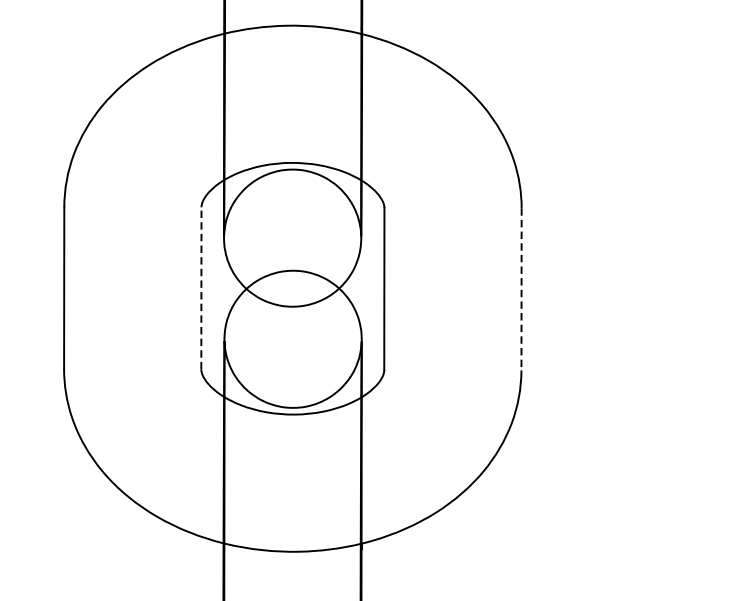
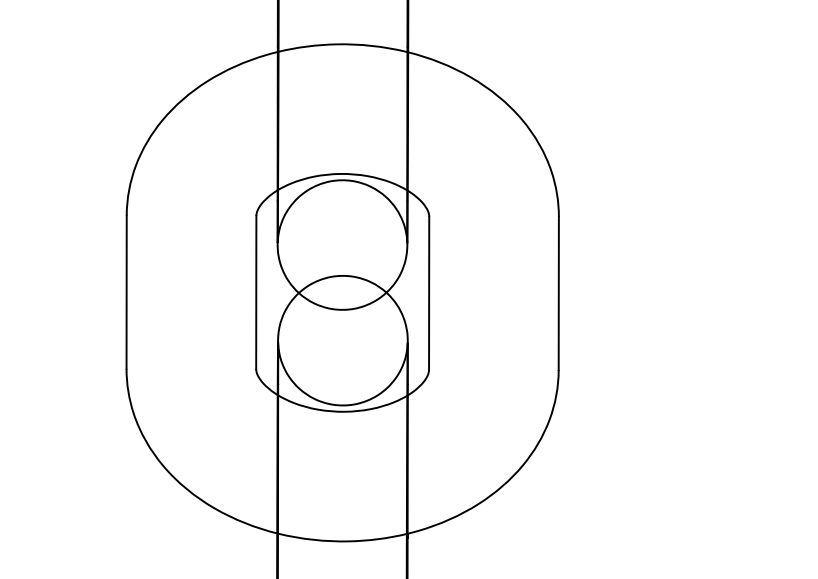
line: (201, 288) -> (256, 292), dashed -> solid
line: (521, 289) -> (558, 293), dashed -> solid

